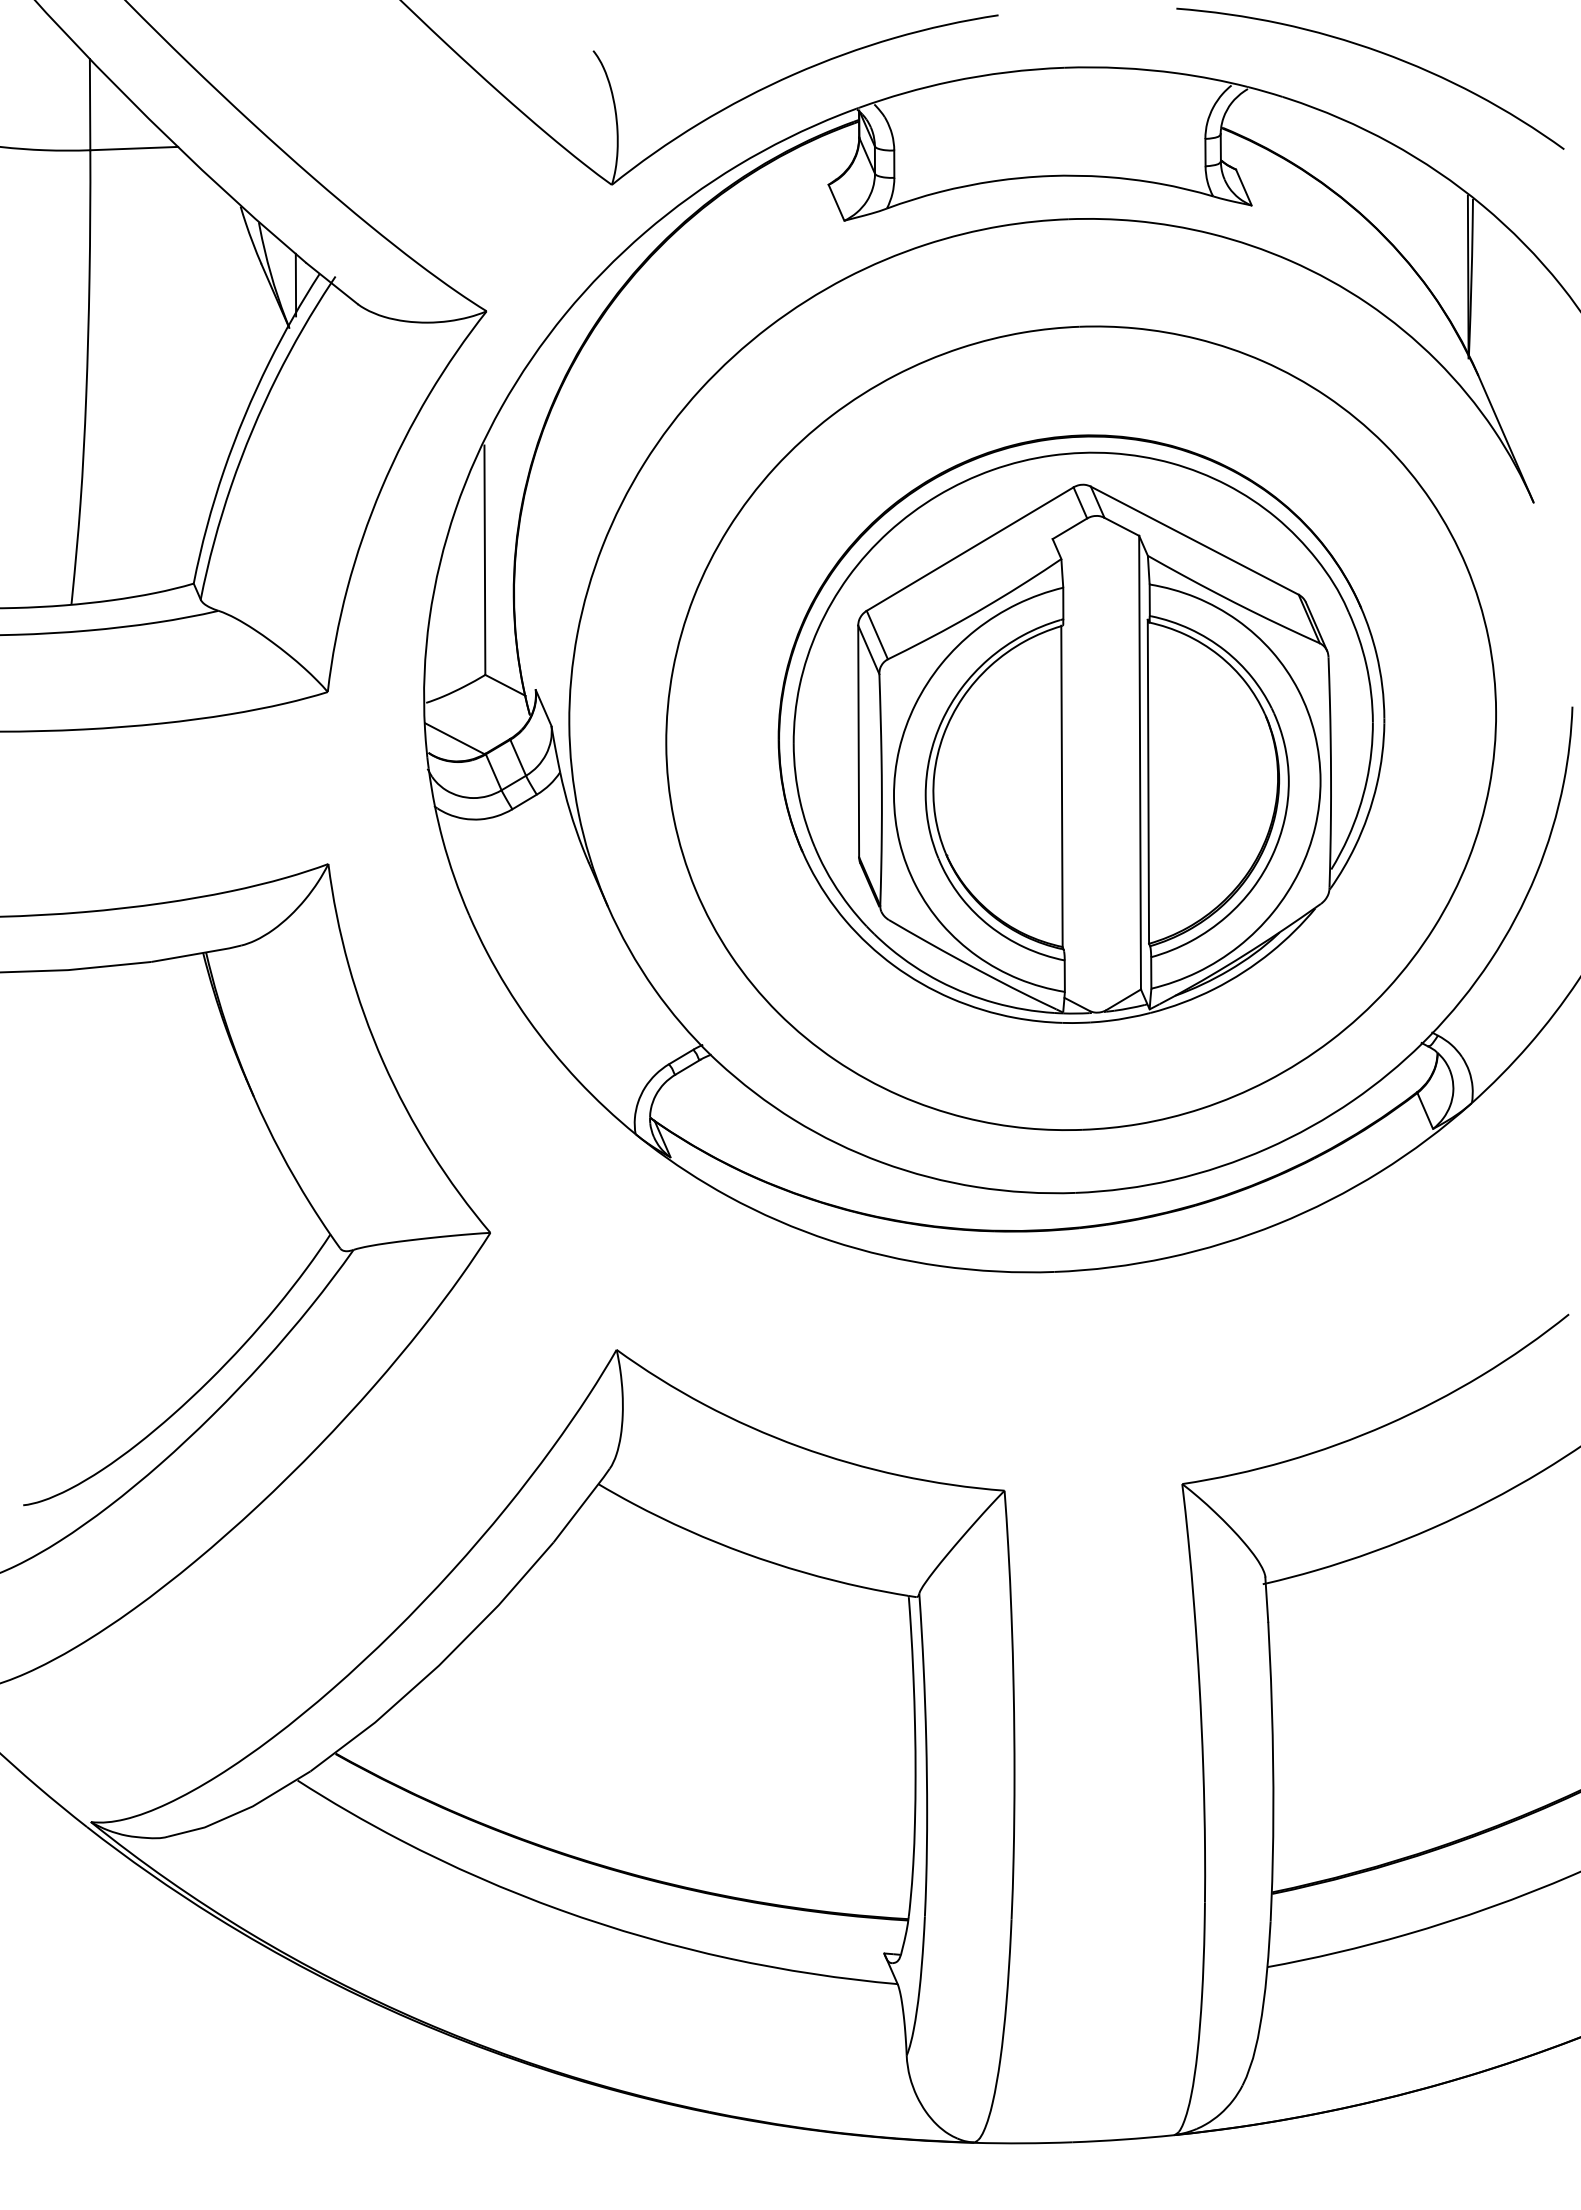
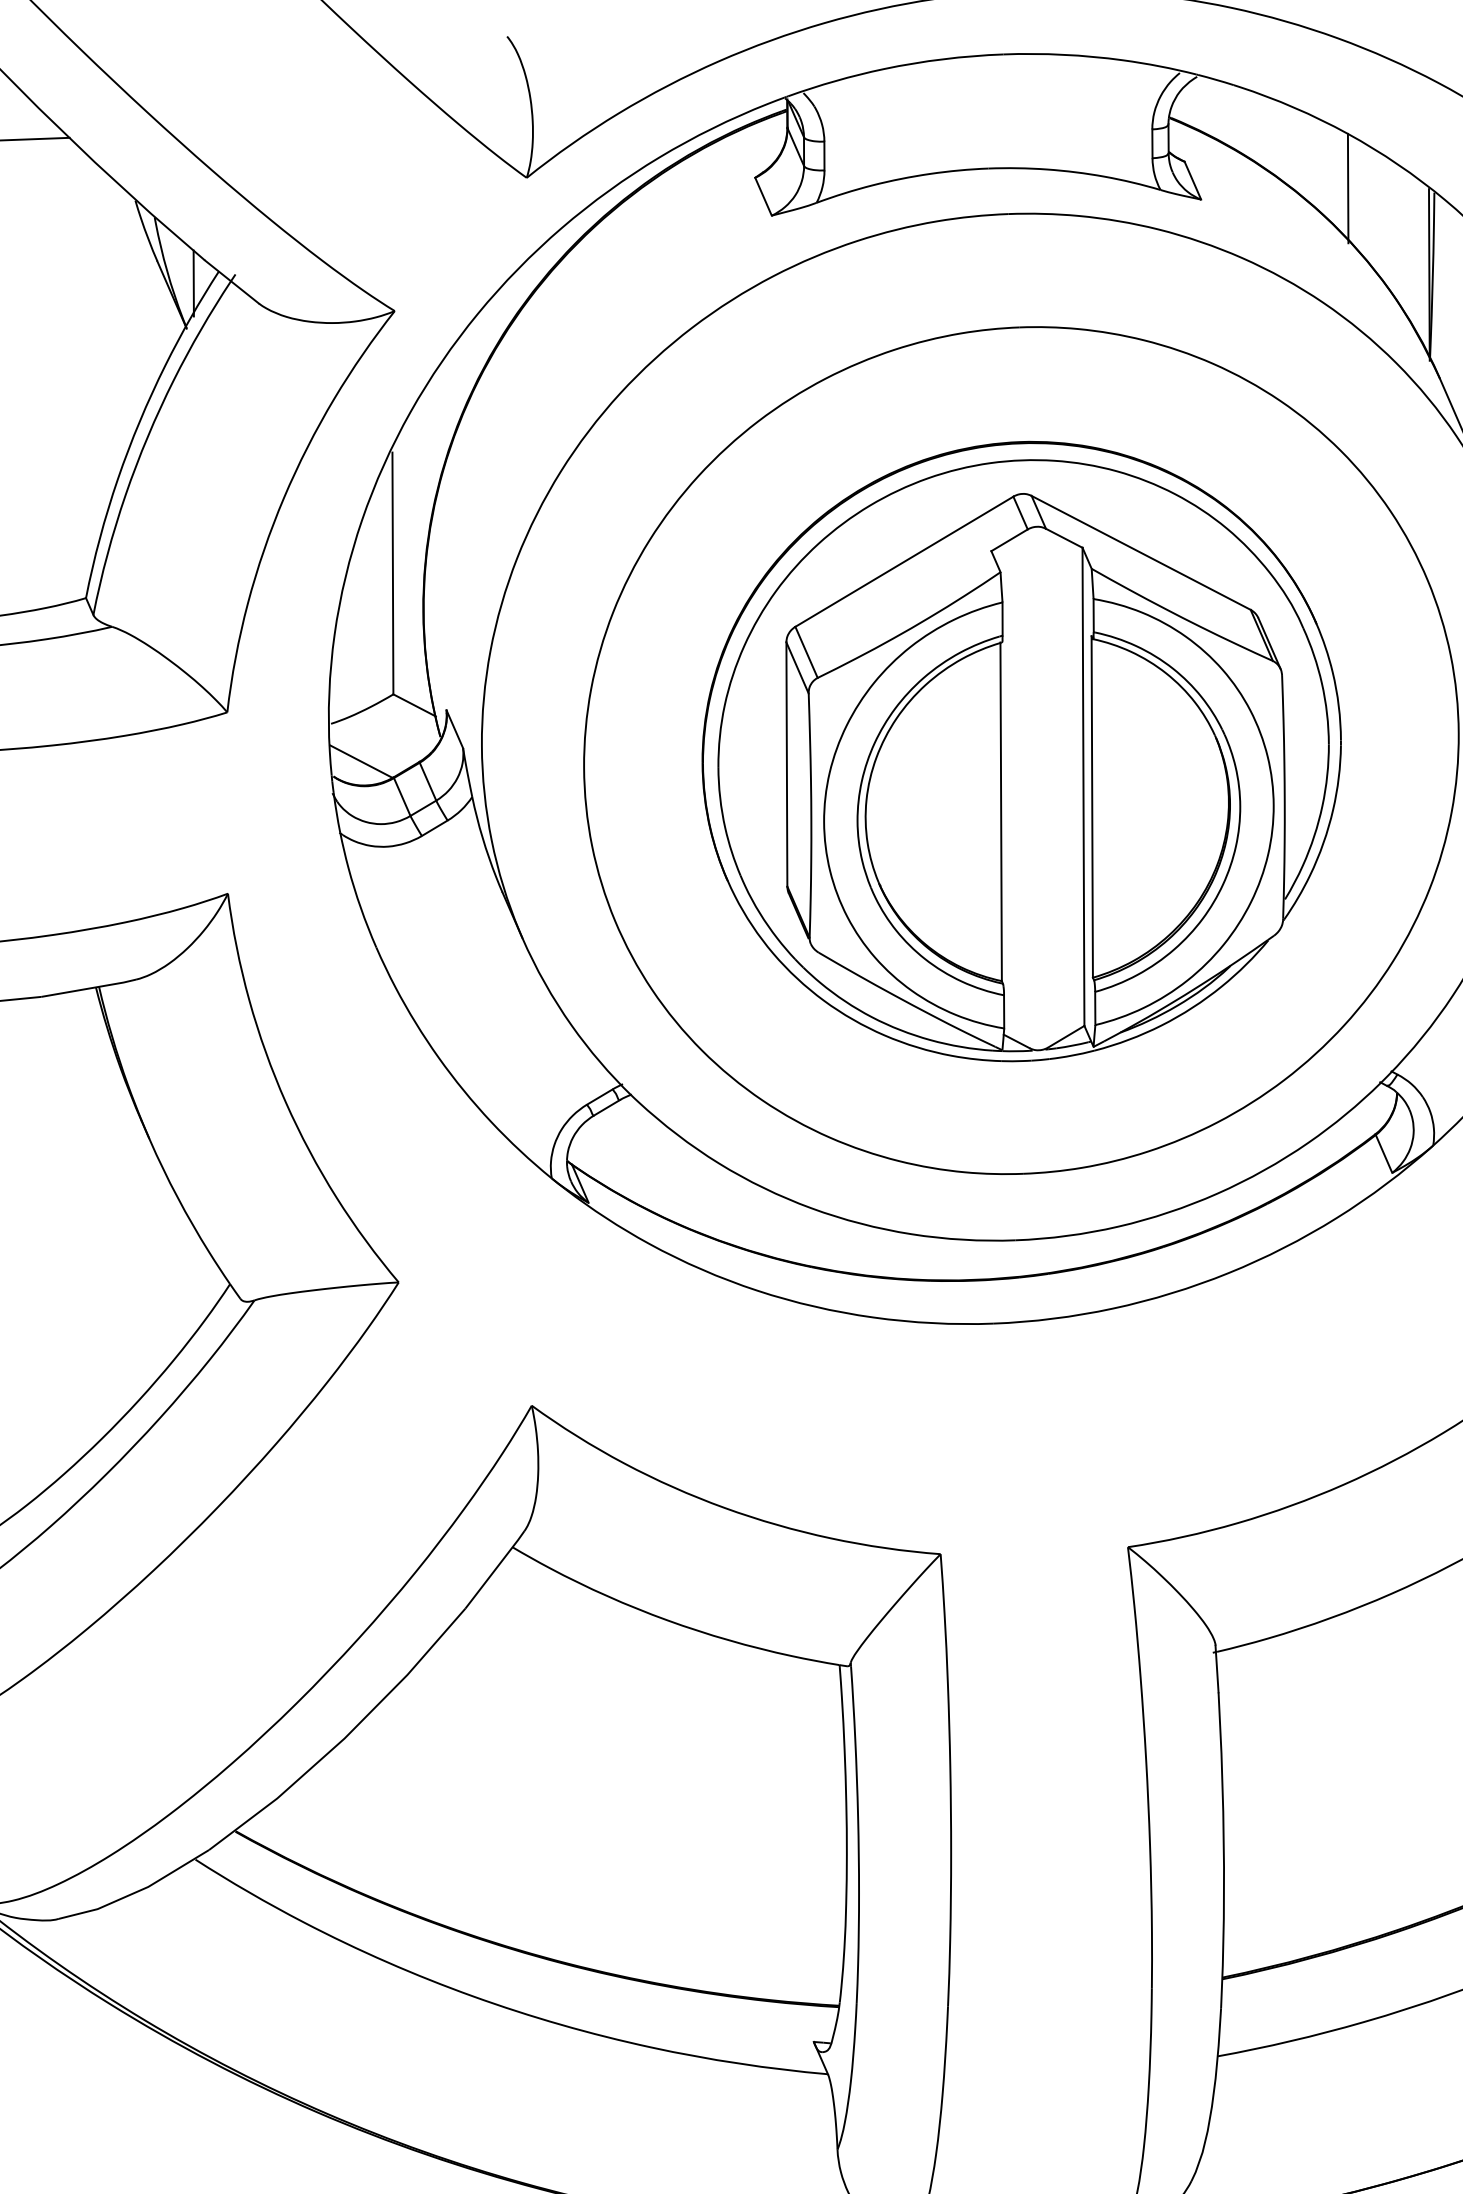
line: (1391, 194) -> (1348, 187), added

